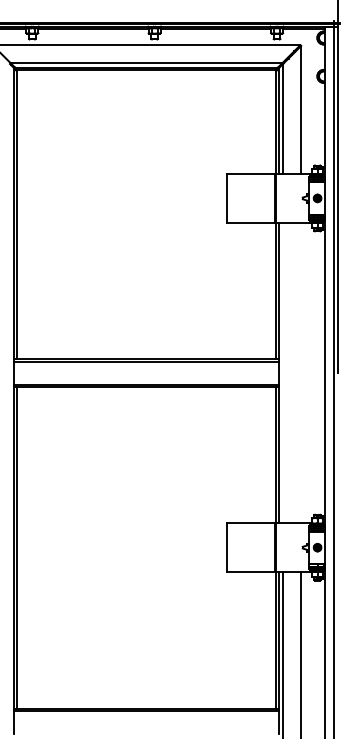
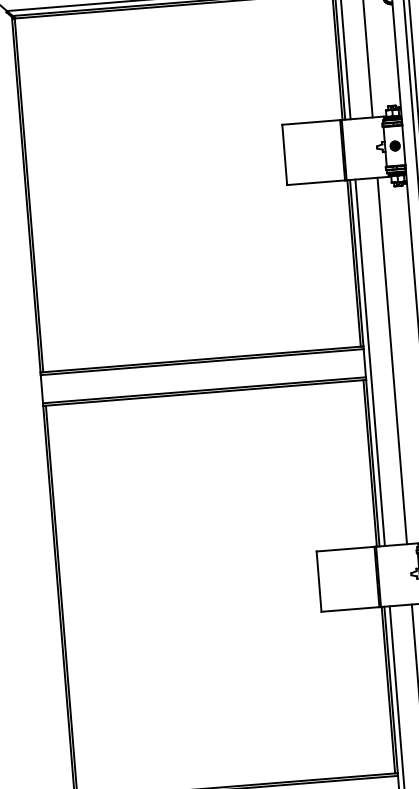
line: (283, 373) -> (370, 363), added
line: (301, 373) -> (392, 361), added

